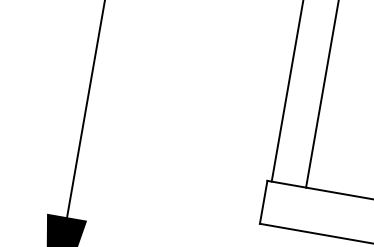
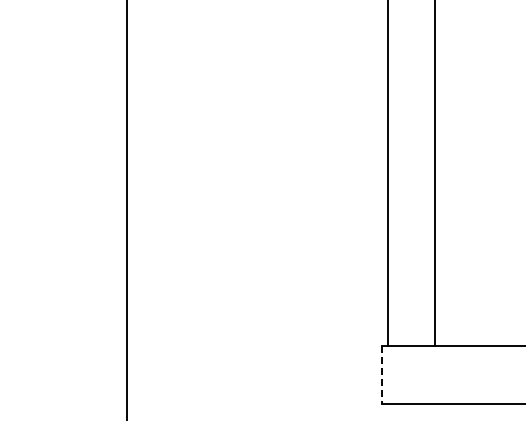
line: (263, 202) -> (382, 375), solid -> dashed

